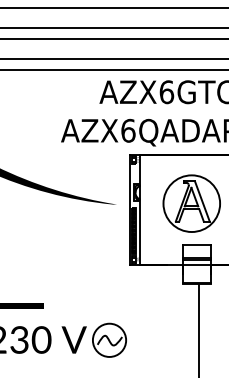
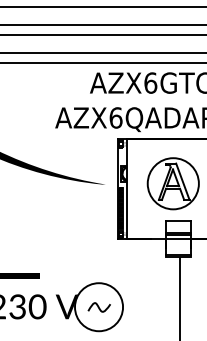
circle: (110, 340) -> (99, 307), size x1.6

